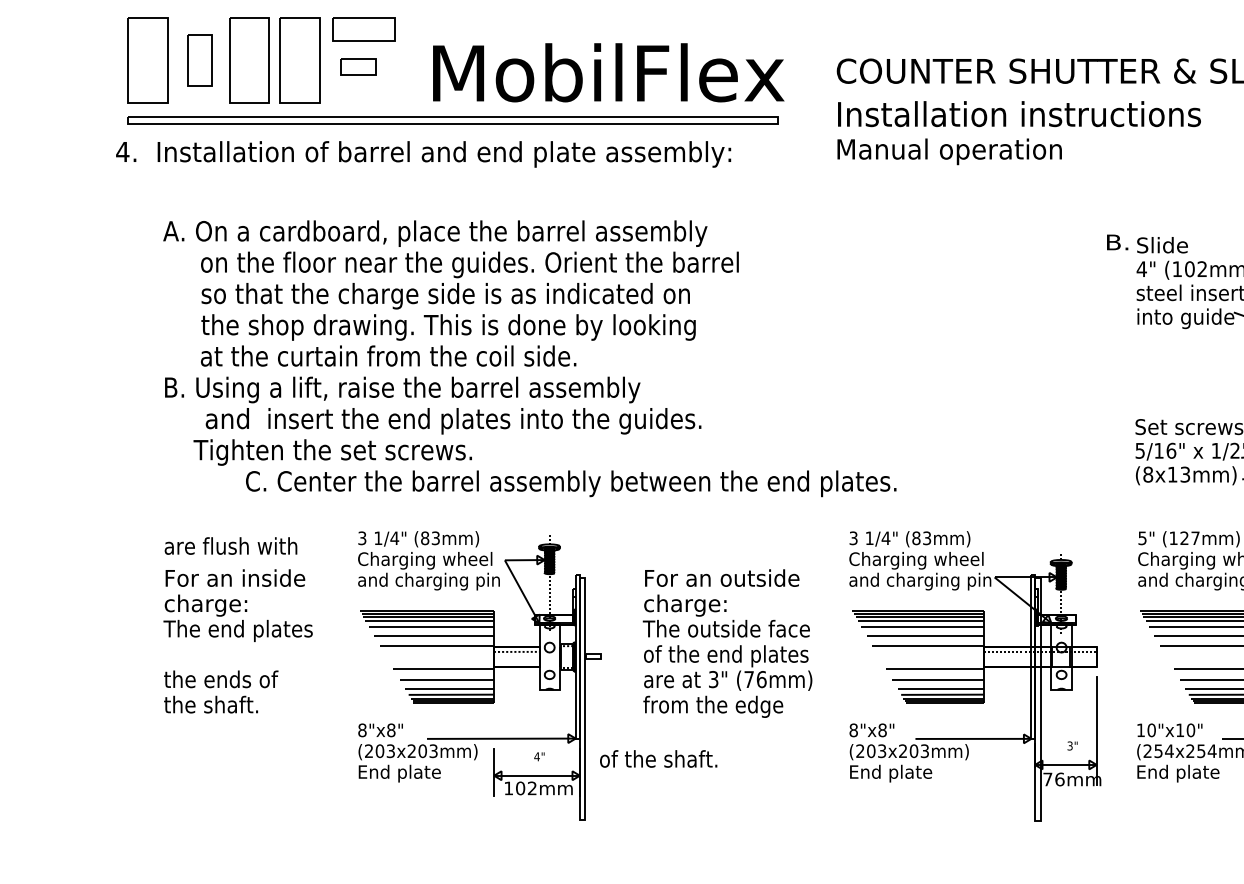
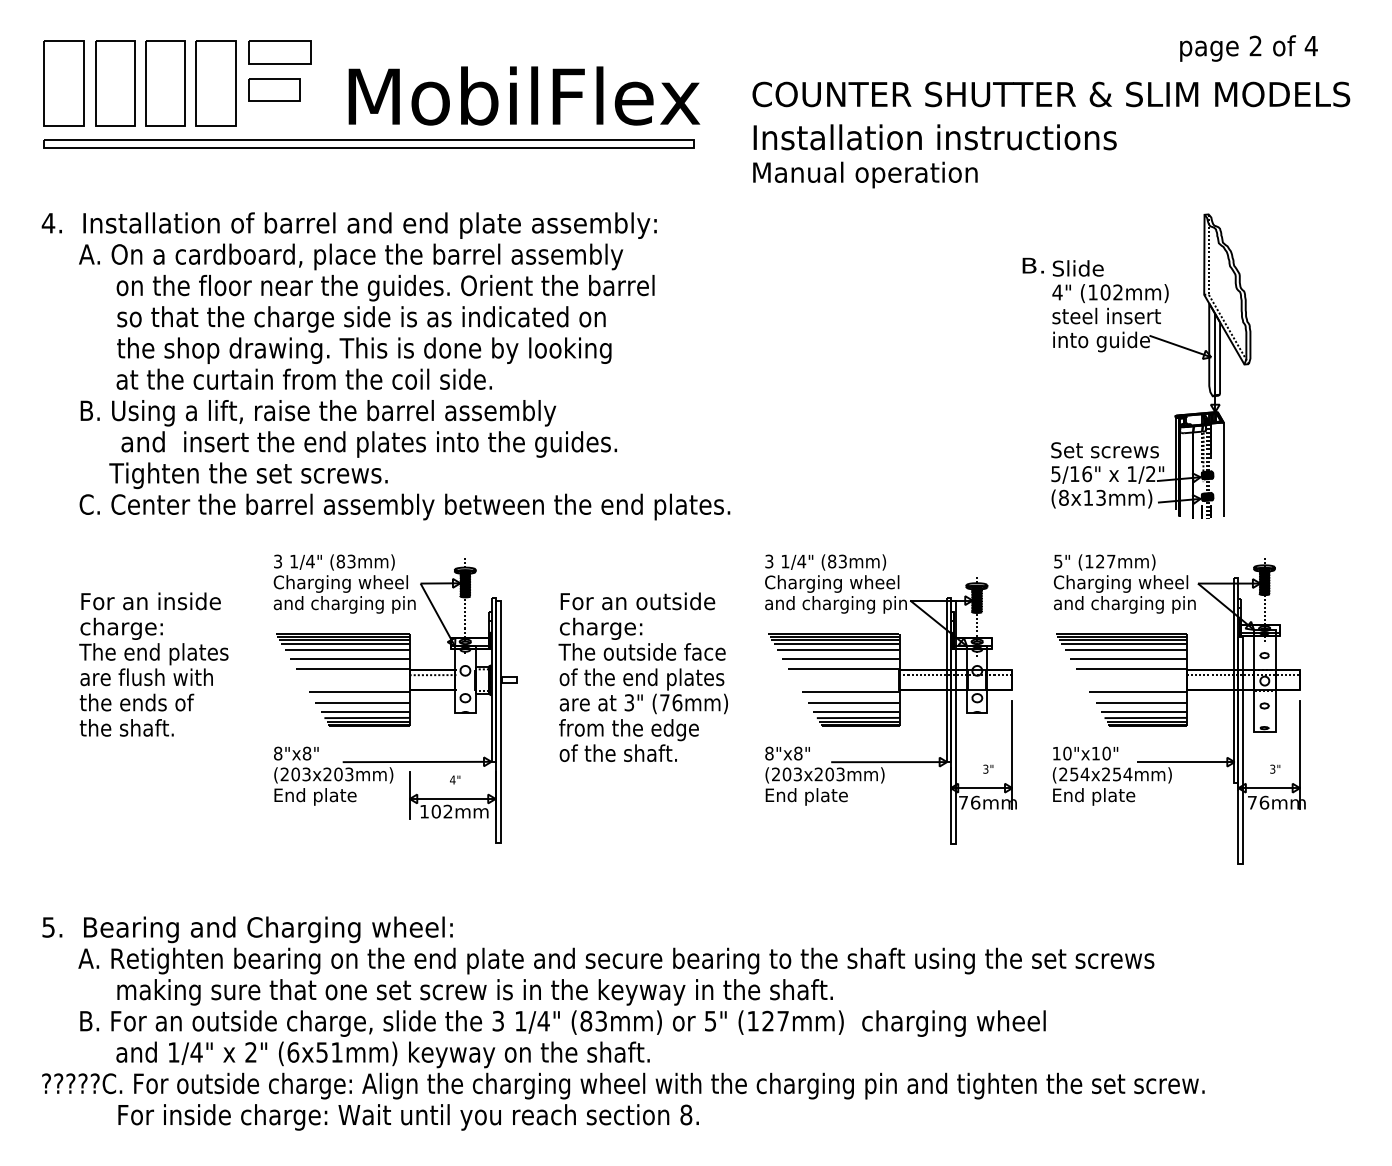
part: (199, 60) -> (115, 83), size x1.67
part: (358, 66) -> (274, 89), size x1.43
text: (422, 154) -> (348, 225), moved
text: (570, 483) -> (404, 506), moved
text: (230, 546) -> (146, 677), moved
text: (657, 758) -> (617, 752), moved

